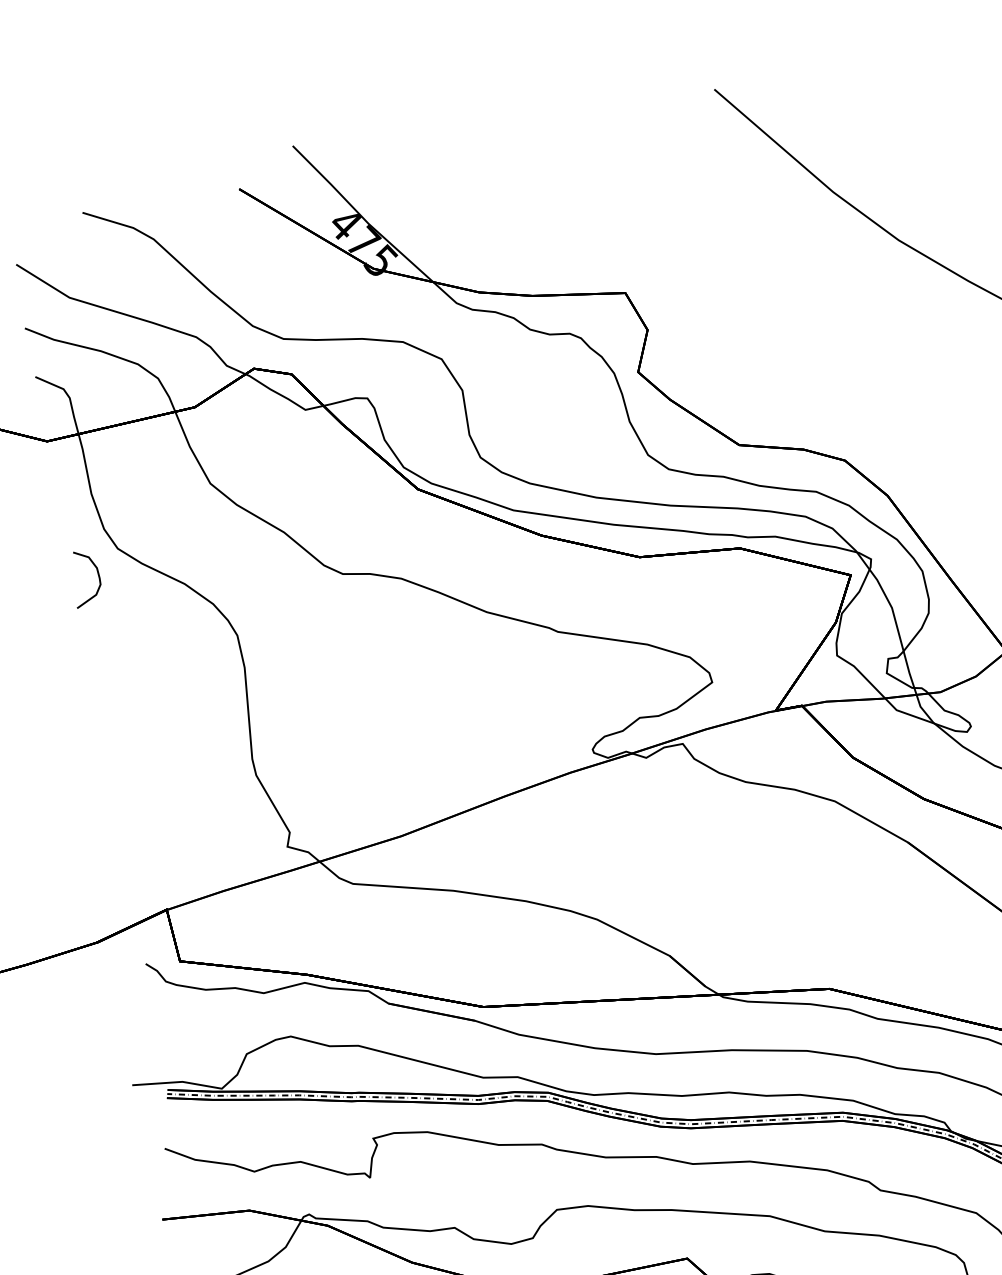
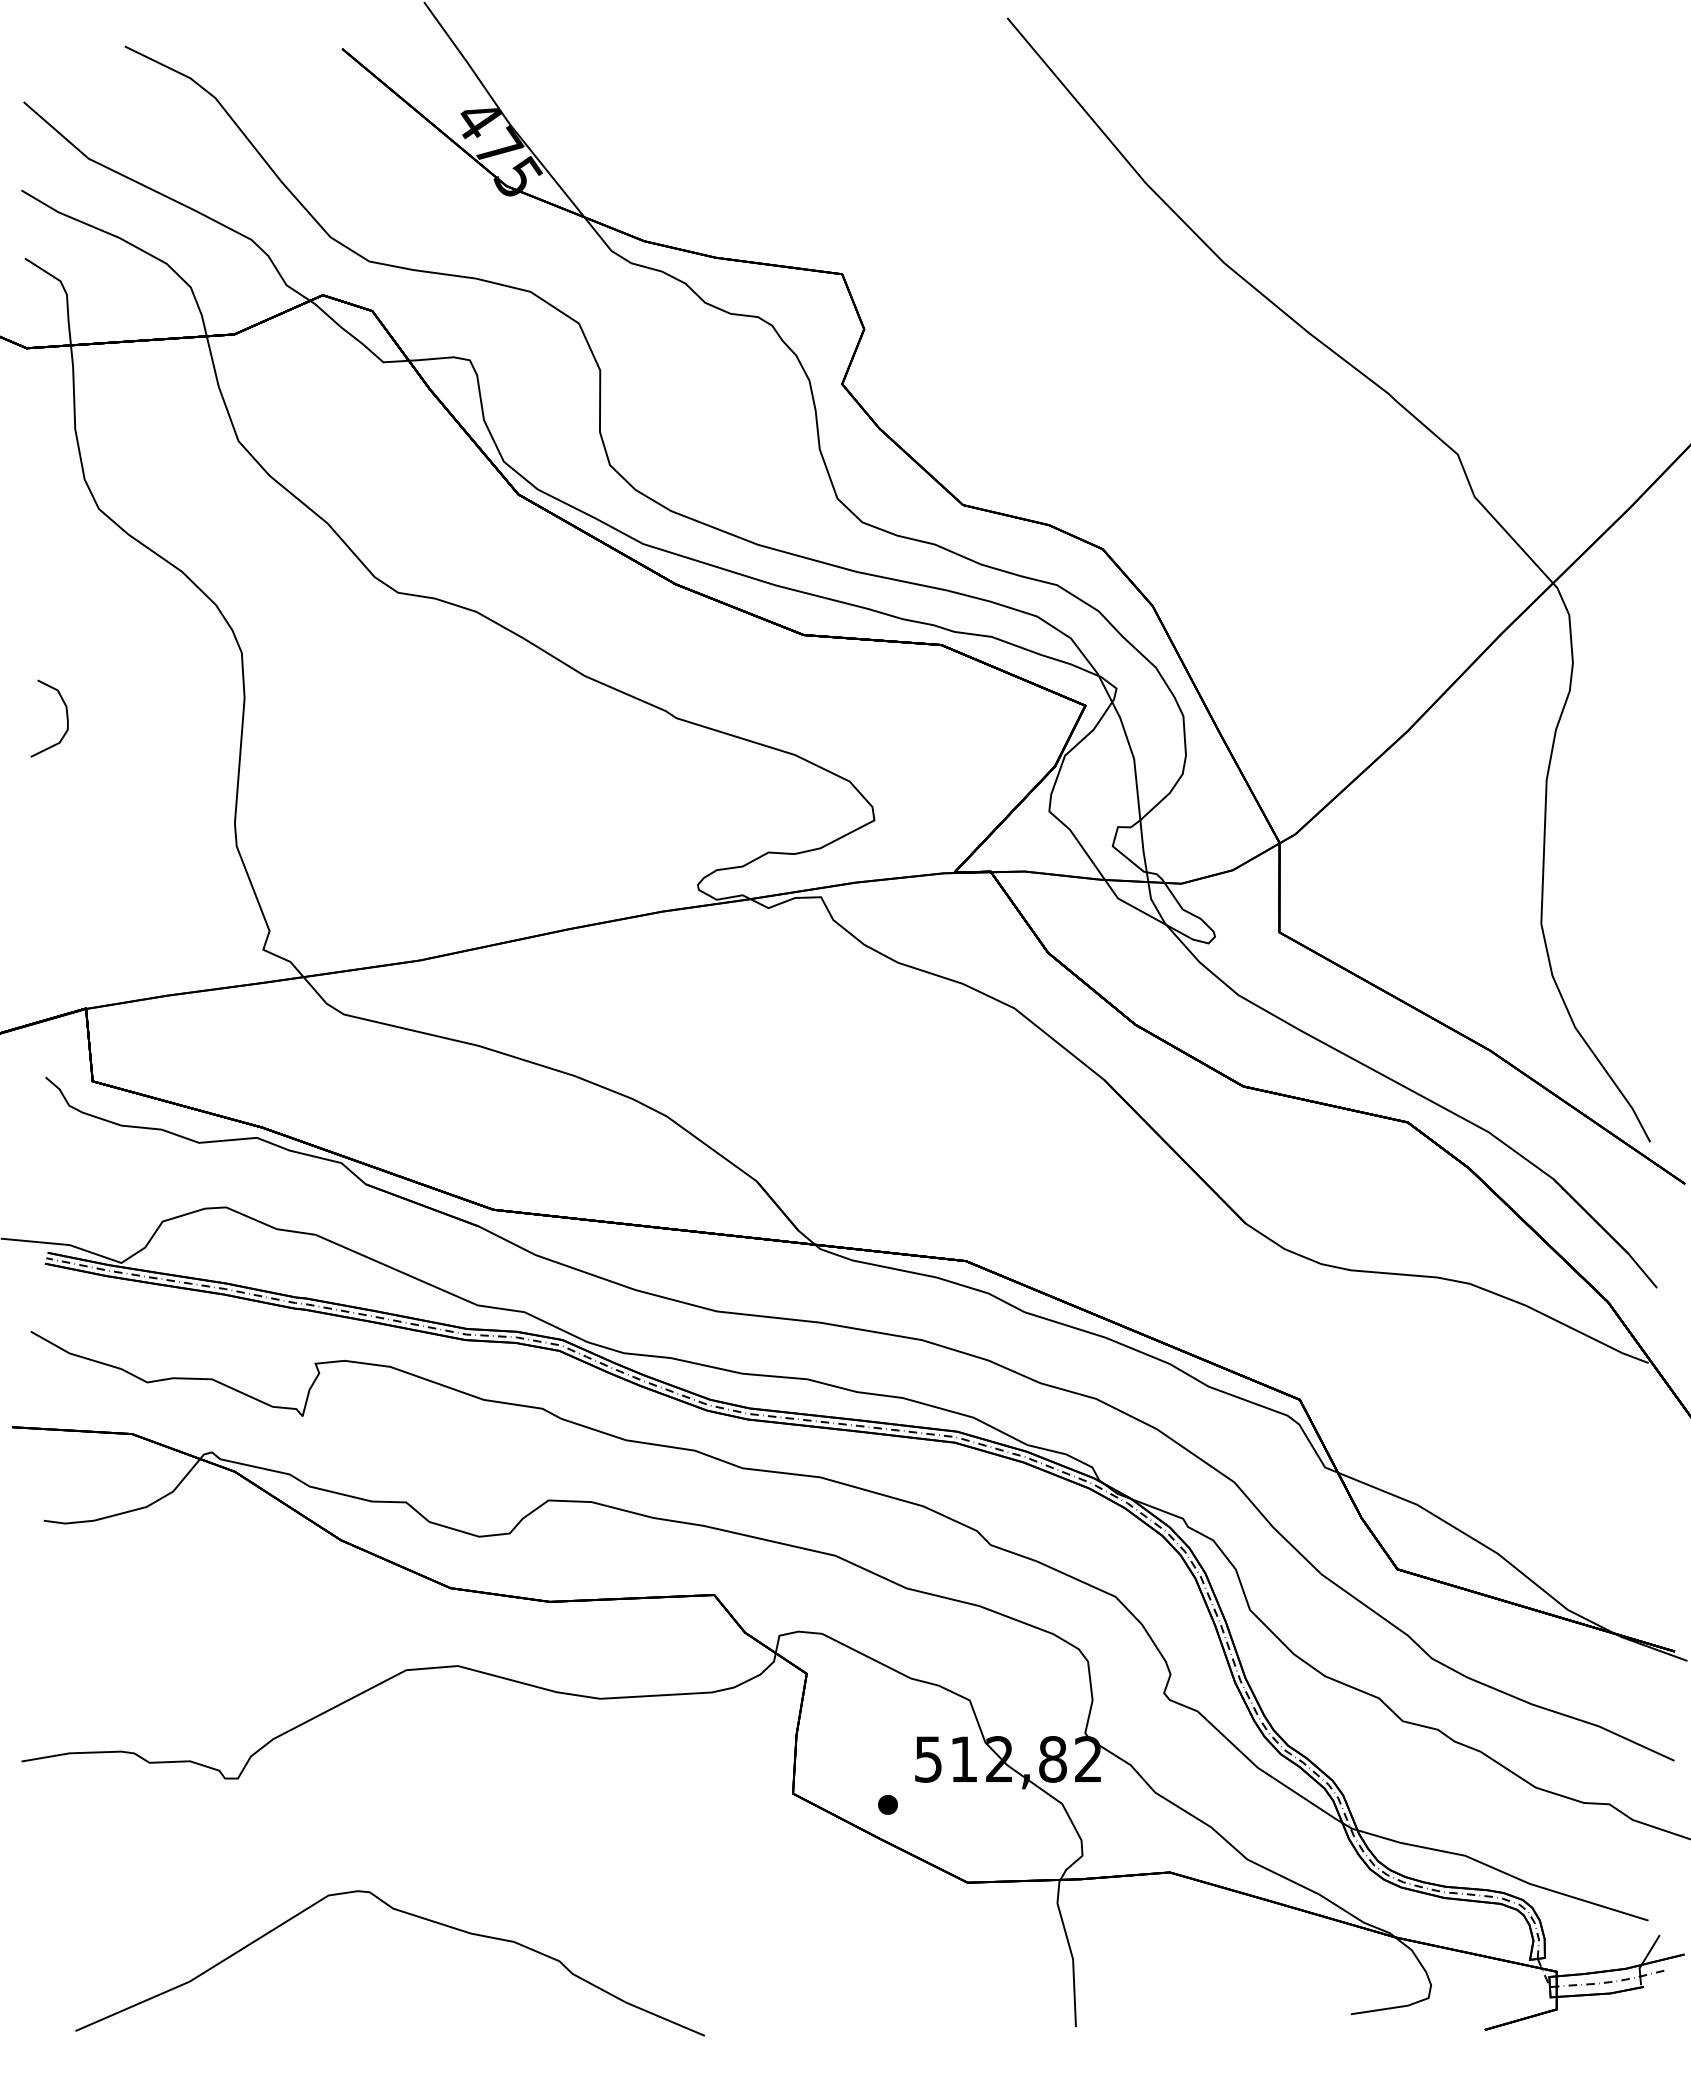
curve: (98, 576) -> (66, 718), moved

